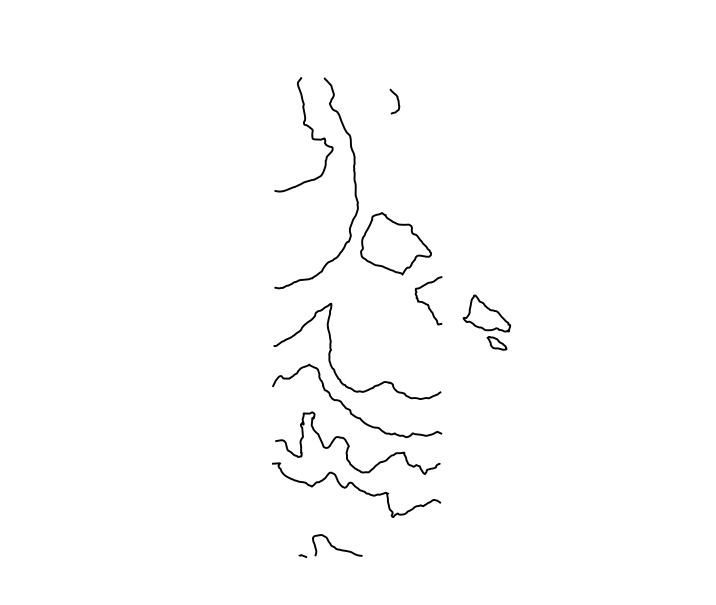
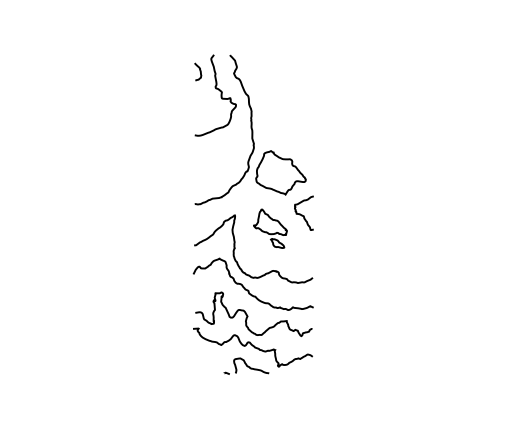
curve: (396, 100) -> (199, 71), moved
part: (486, 322) -> (270, 228), moved
part: (330, 544) -> (246, 365), moved

